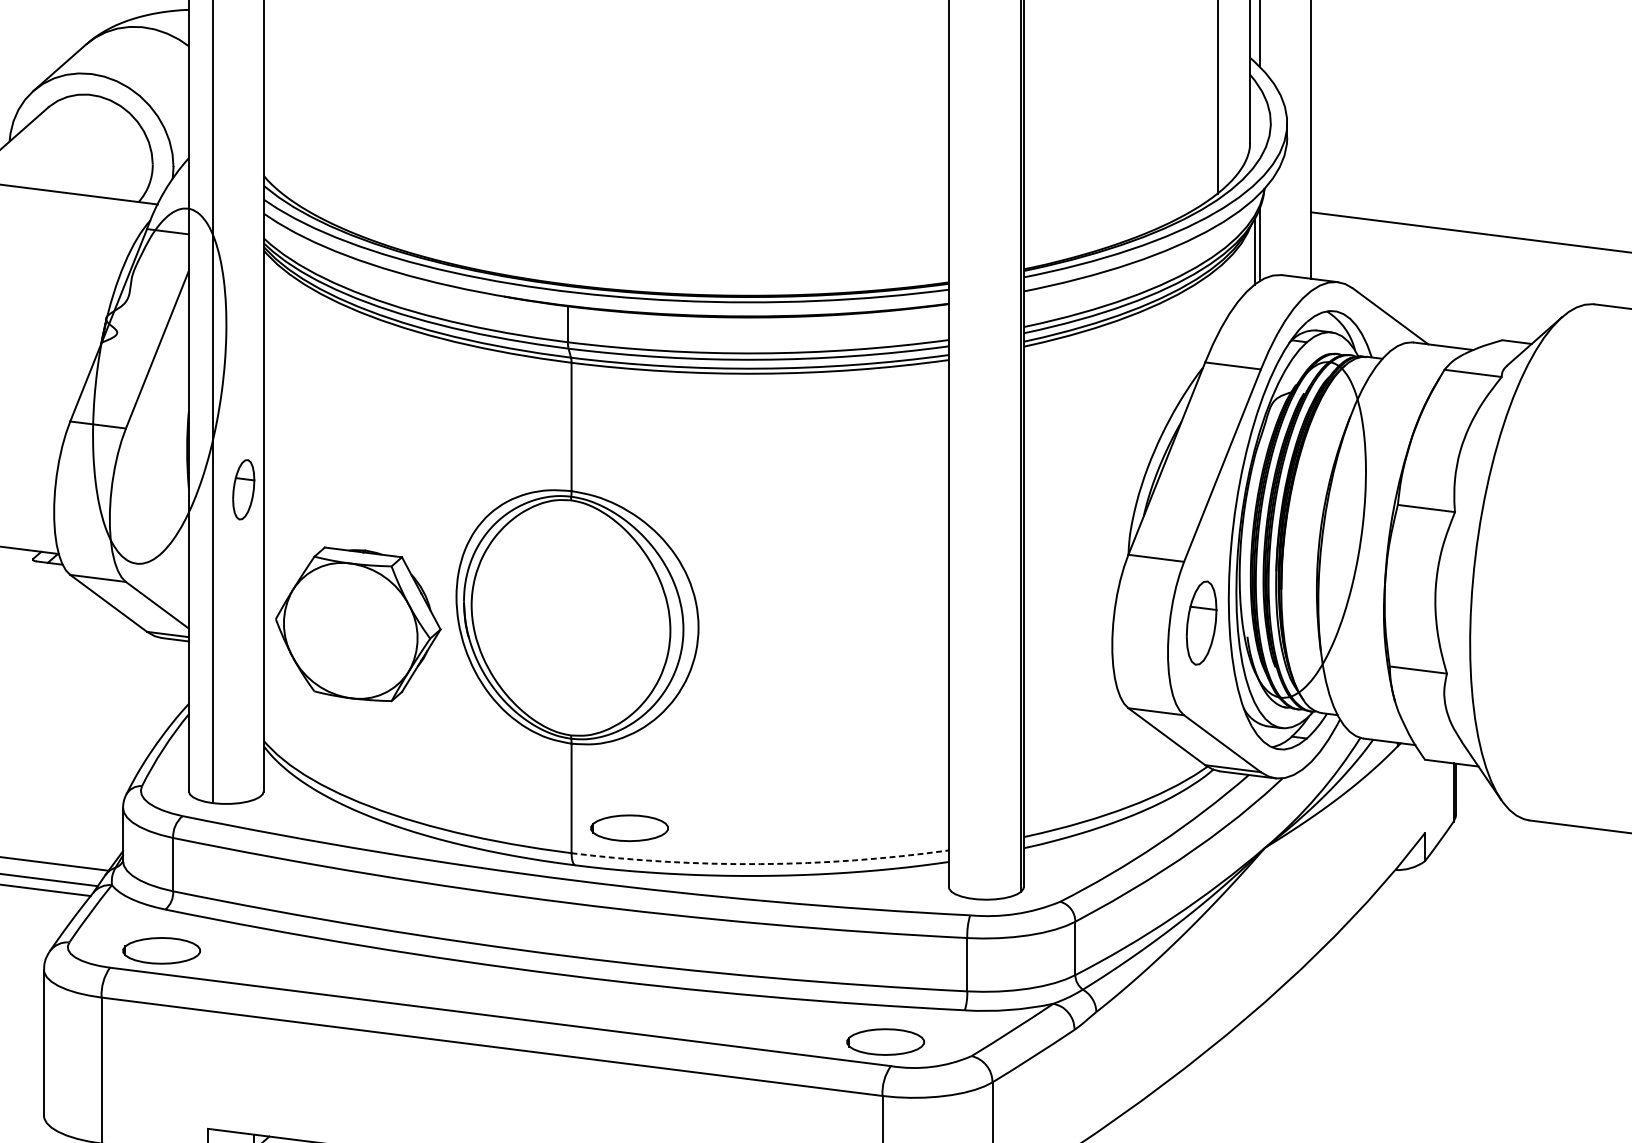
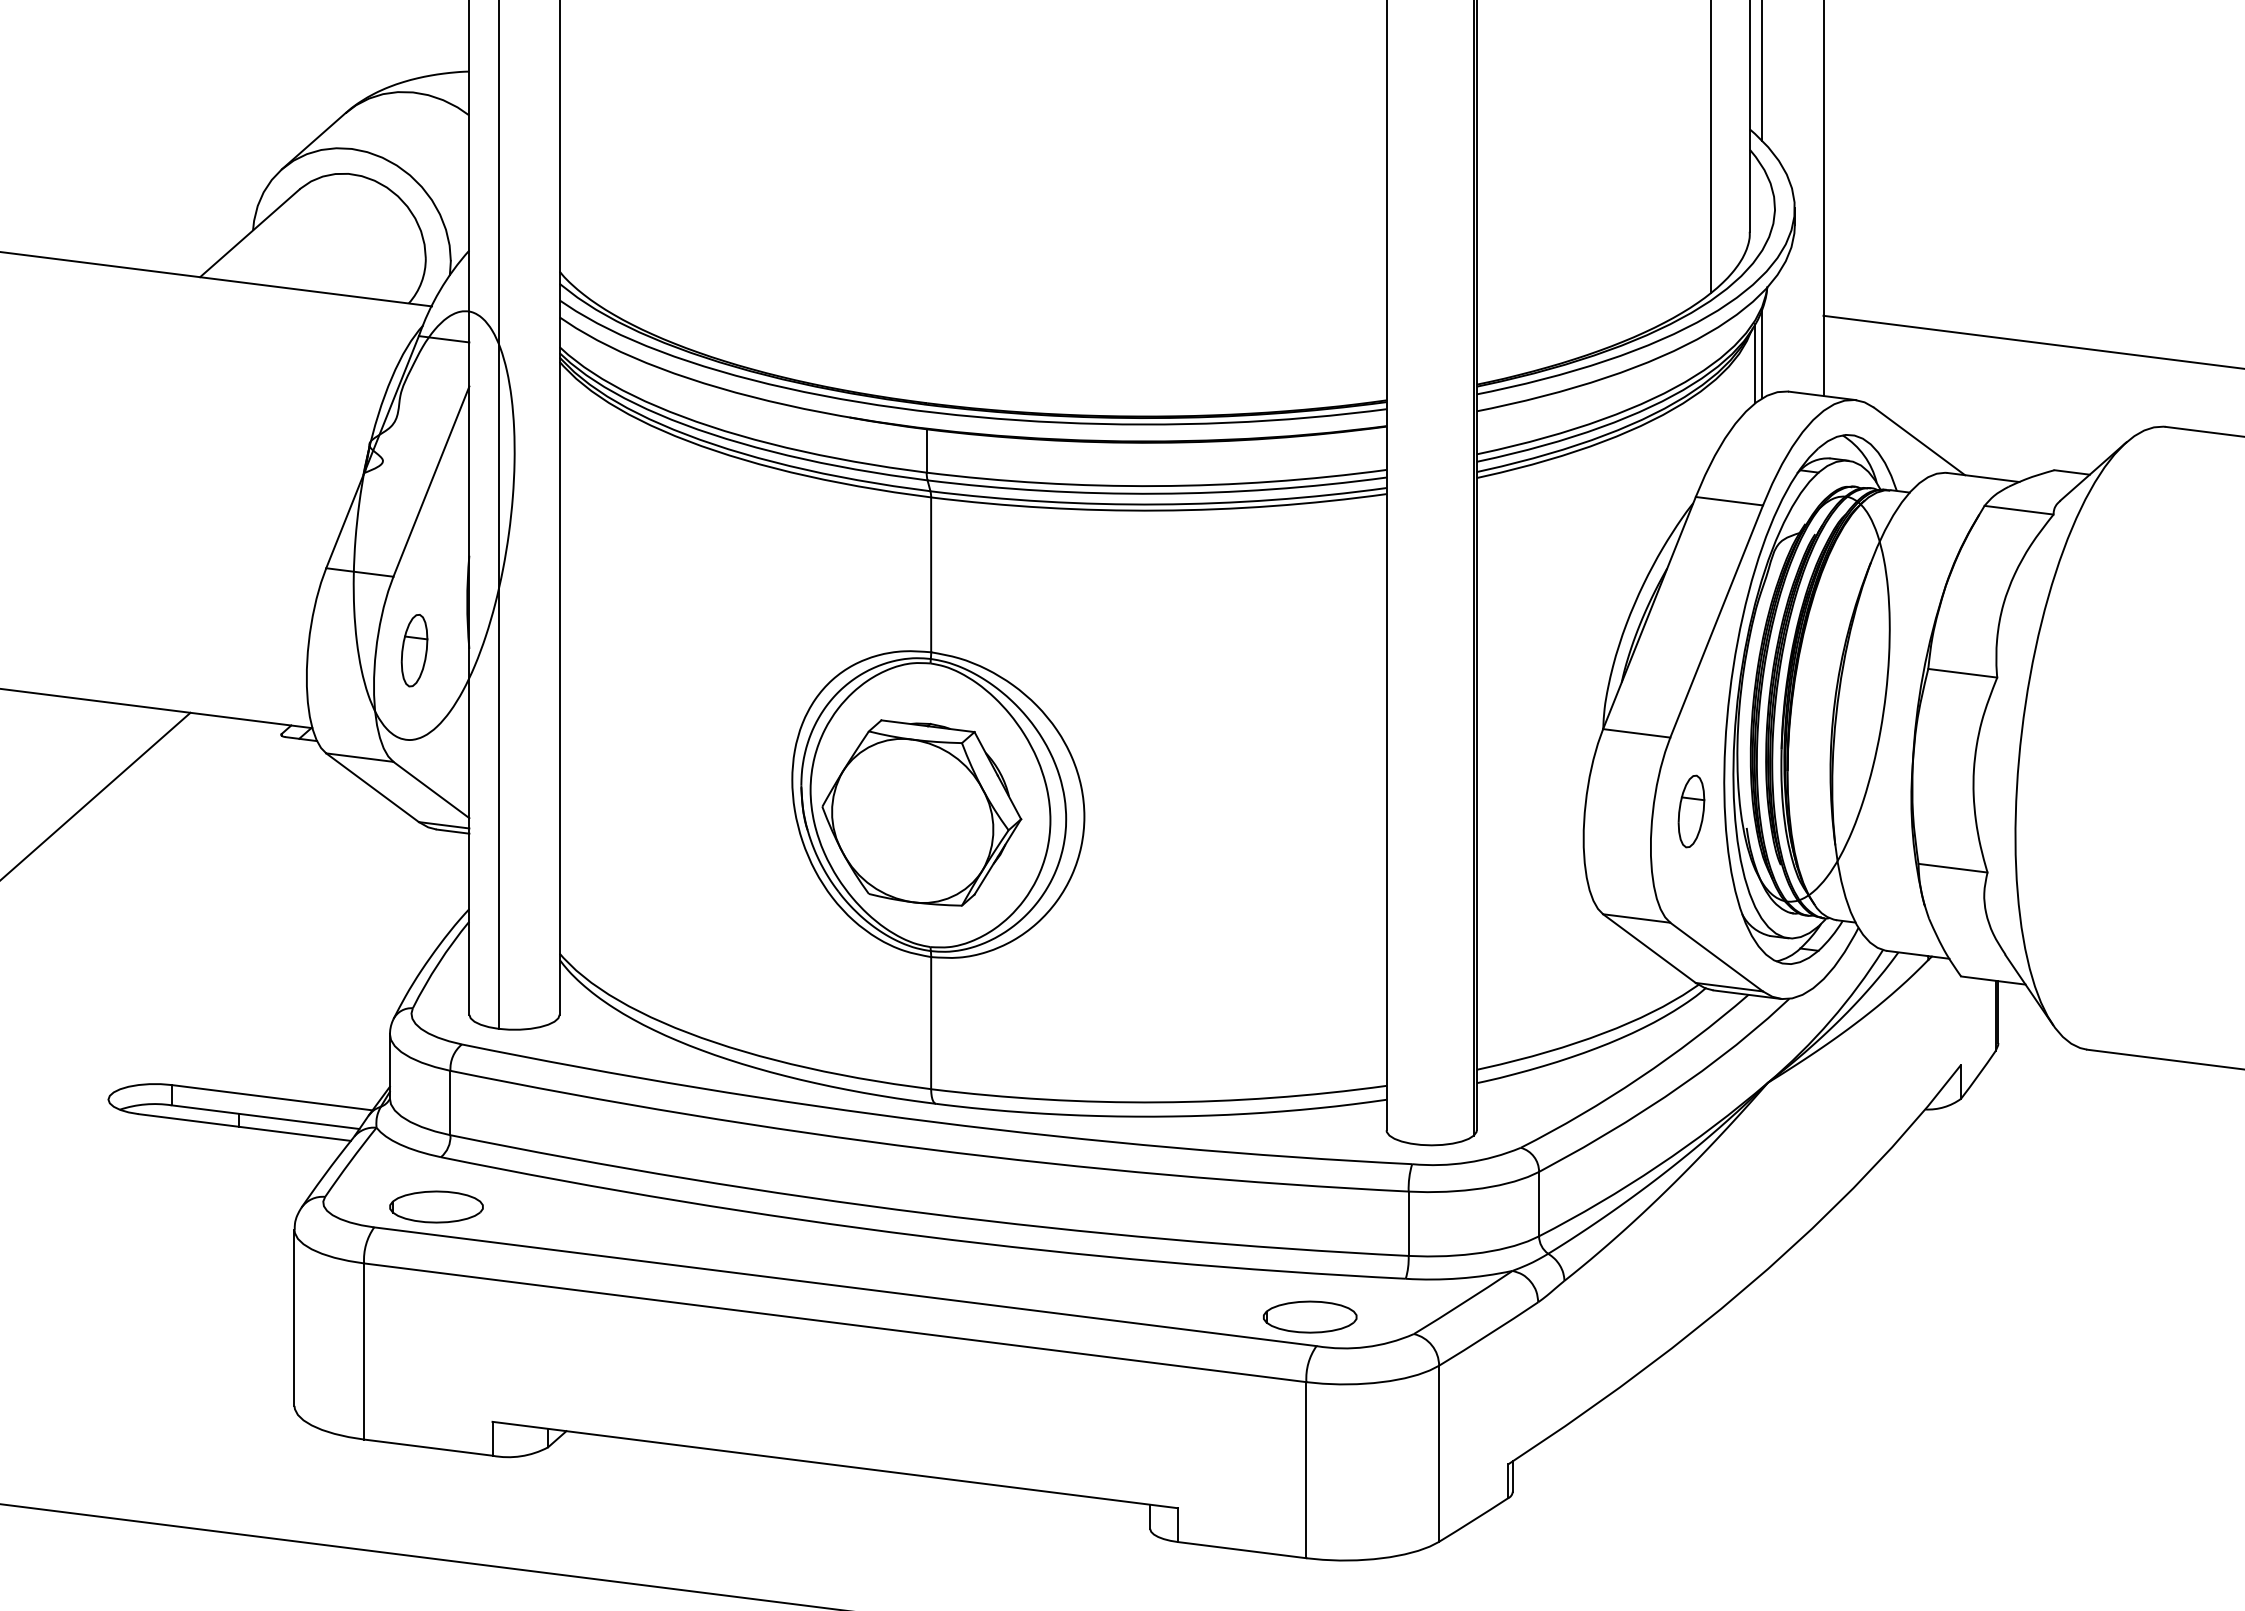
part: (243, 489) -> (414, 650), moved
part: (358, 623) -> (921, 812), moved
part: (1201, 623) -> (1691, 811), size x0.71
part: (629, 827) -> (1001, 1058), removed
arc: (759, 864) -> (1158, 1102), dashed -> solid

